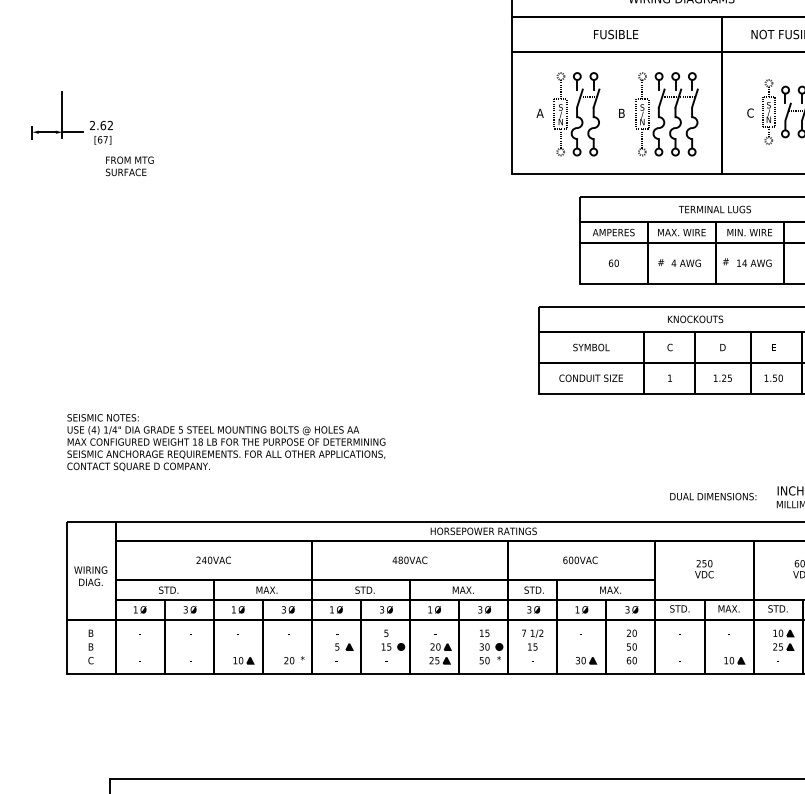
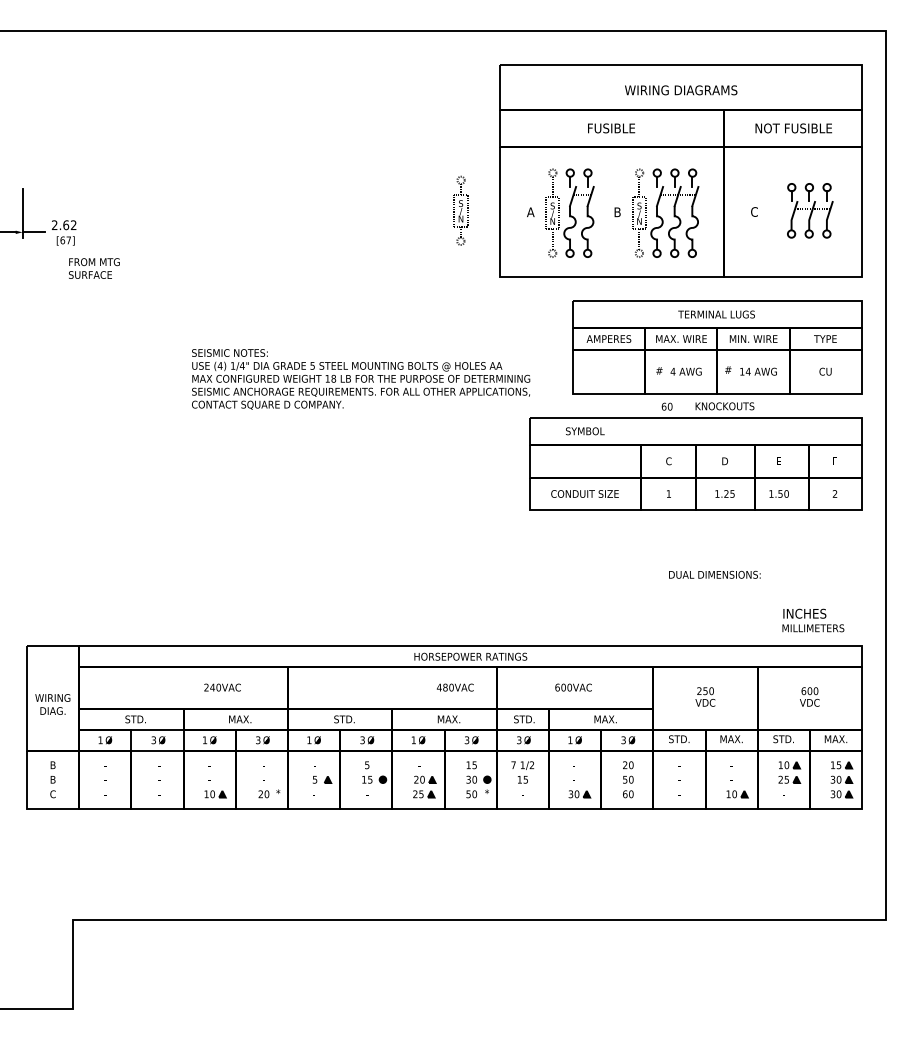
part: (768, 111) -> (460, 210), moved
text: (613, 263) -> (666, 406), moved
text: (695, 319) -> (724, 406), moved
text: (591, 347) -> (585, 431), moved
text: (226, 442) -> (361, 379), moved
text: (712, 496) -> (714, 574), moved
text: (213, 560) -> (222, 687), moved
text: (410, 560) -> (455, 687), moved

